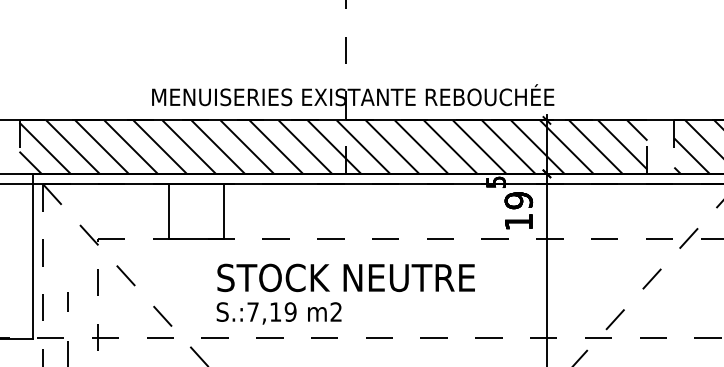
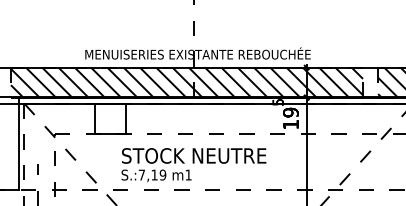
text: (336, 311) -> (188, 174), m2 -> m1

